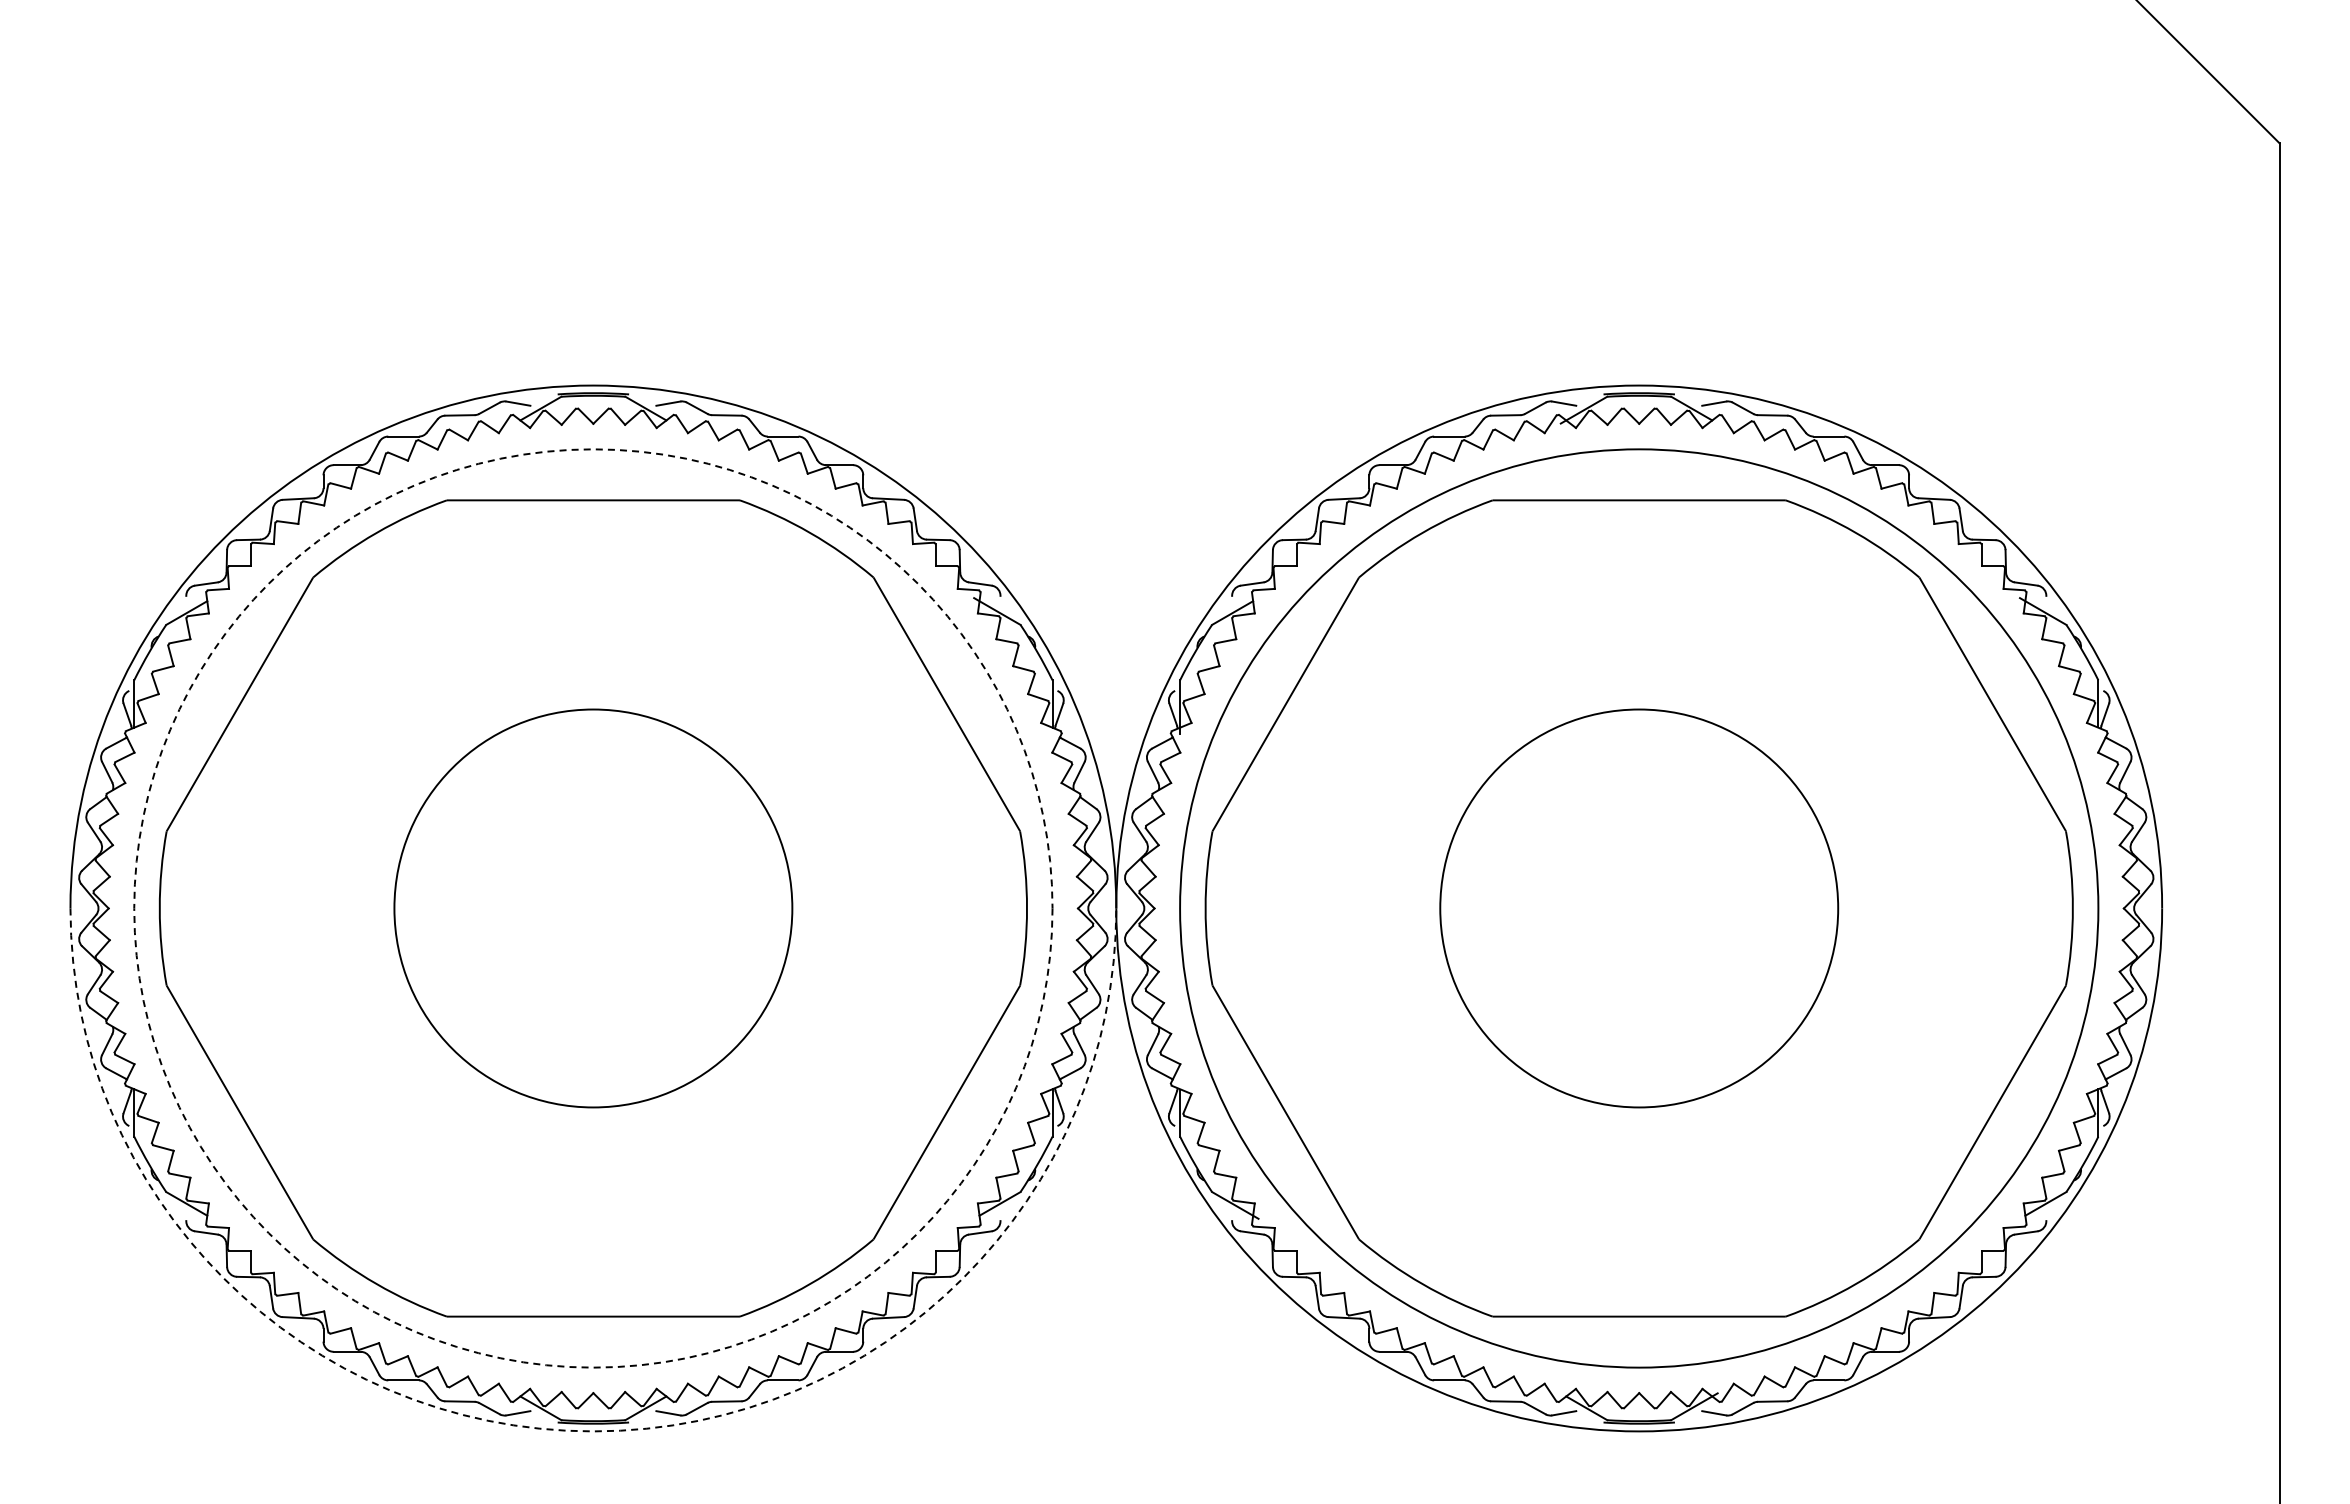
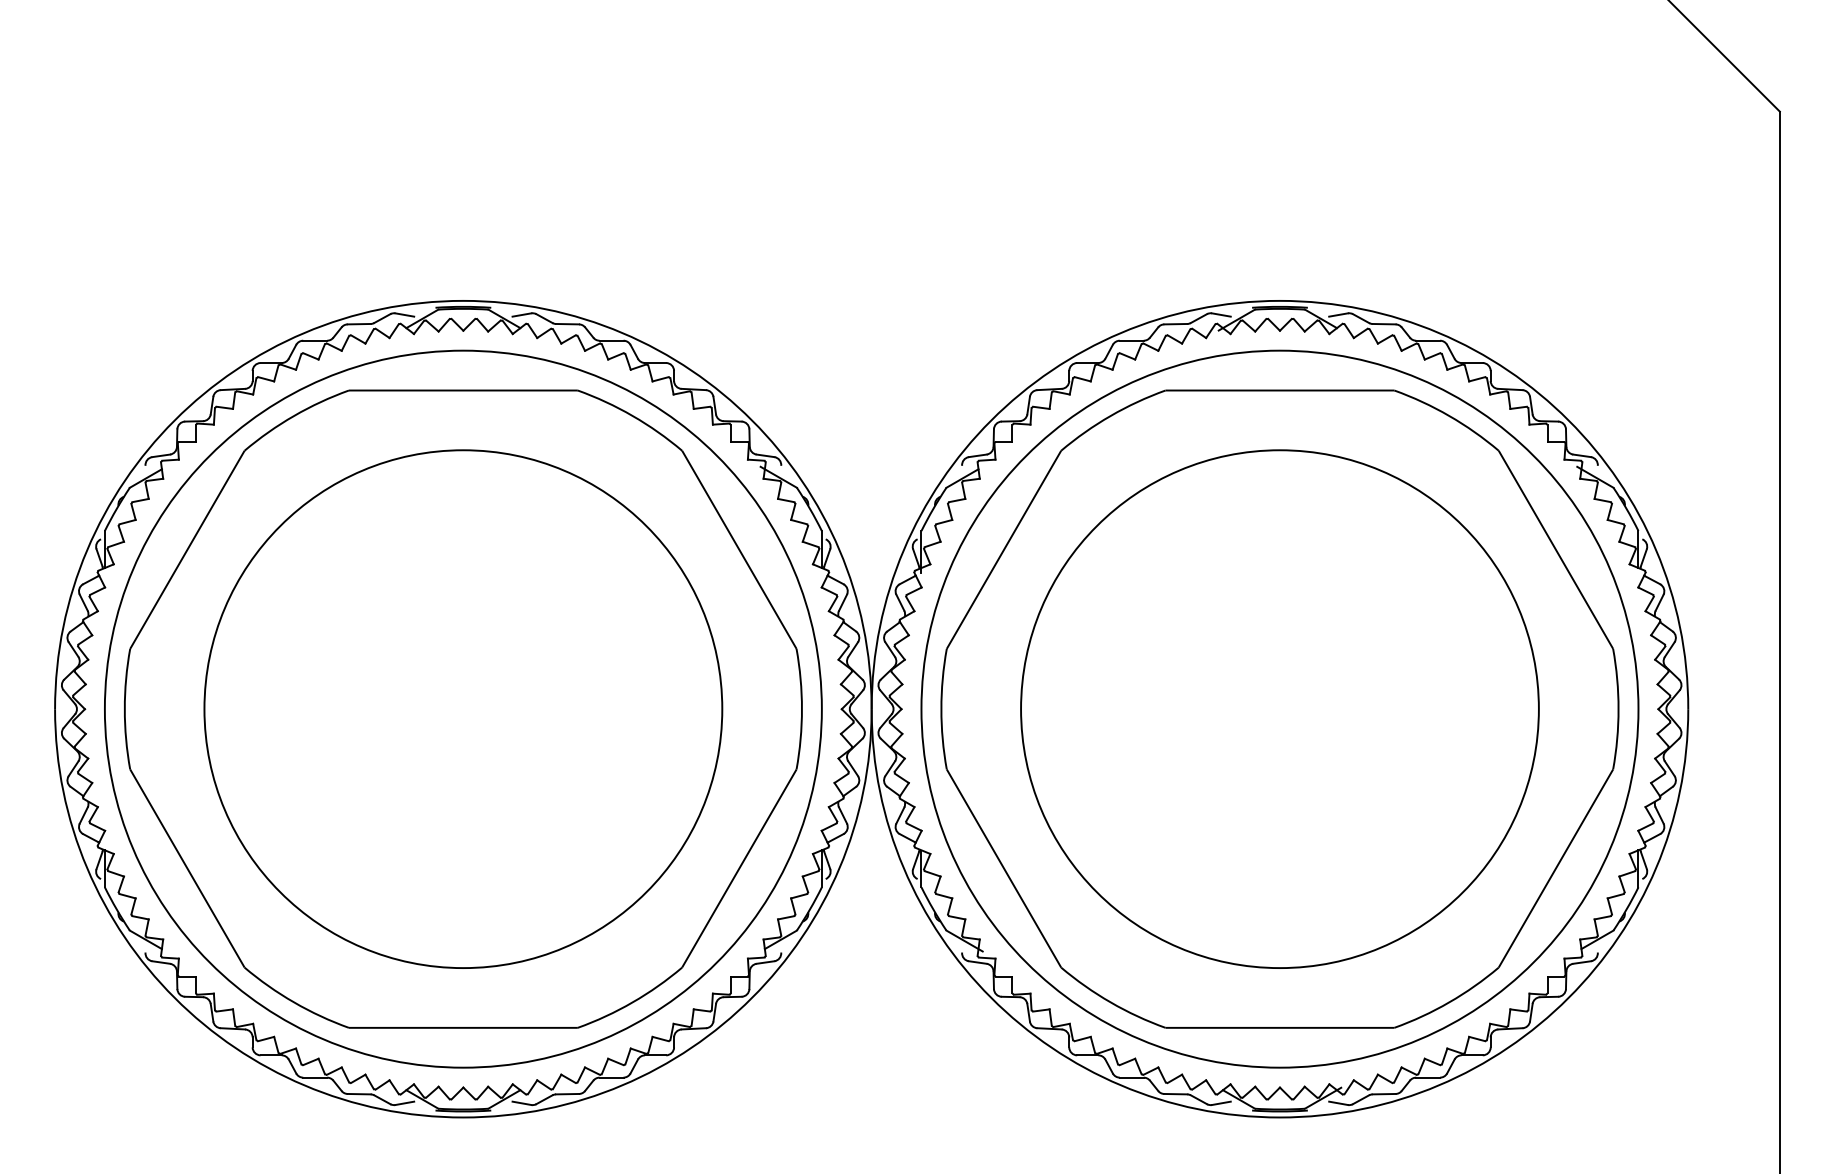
circle: (593, 908) -> (463, 709), dashed -> solid
circle: (593, 908) -> (463, 709), size x1.67
circle: (1638, 908) -> (1279, 709), size x1.67
arc: (593, 1431) -> (463, 1117), dashed -> solid

